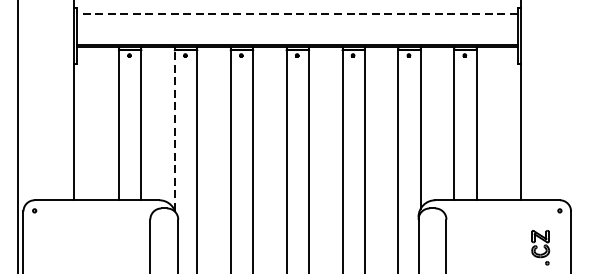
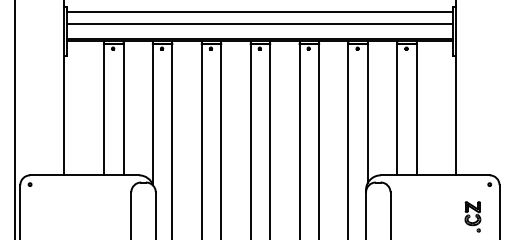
line: (296, 14) -> (259, 12), dashed -> solid
line: (296, 26) -> (259, 23), added
line: (174, 129) -> (152, 113), dashed -> solid

